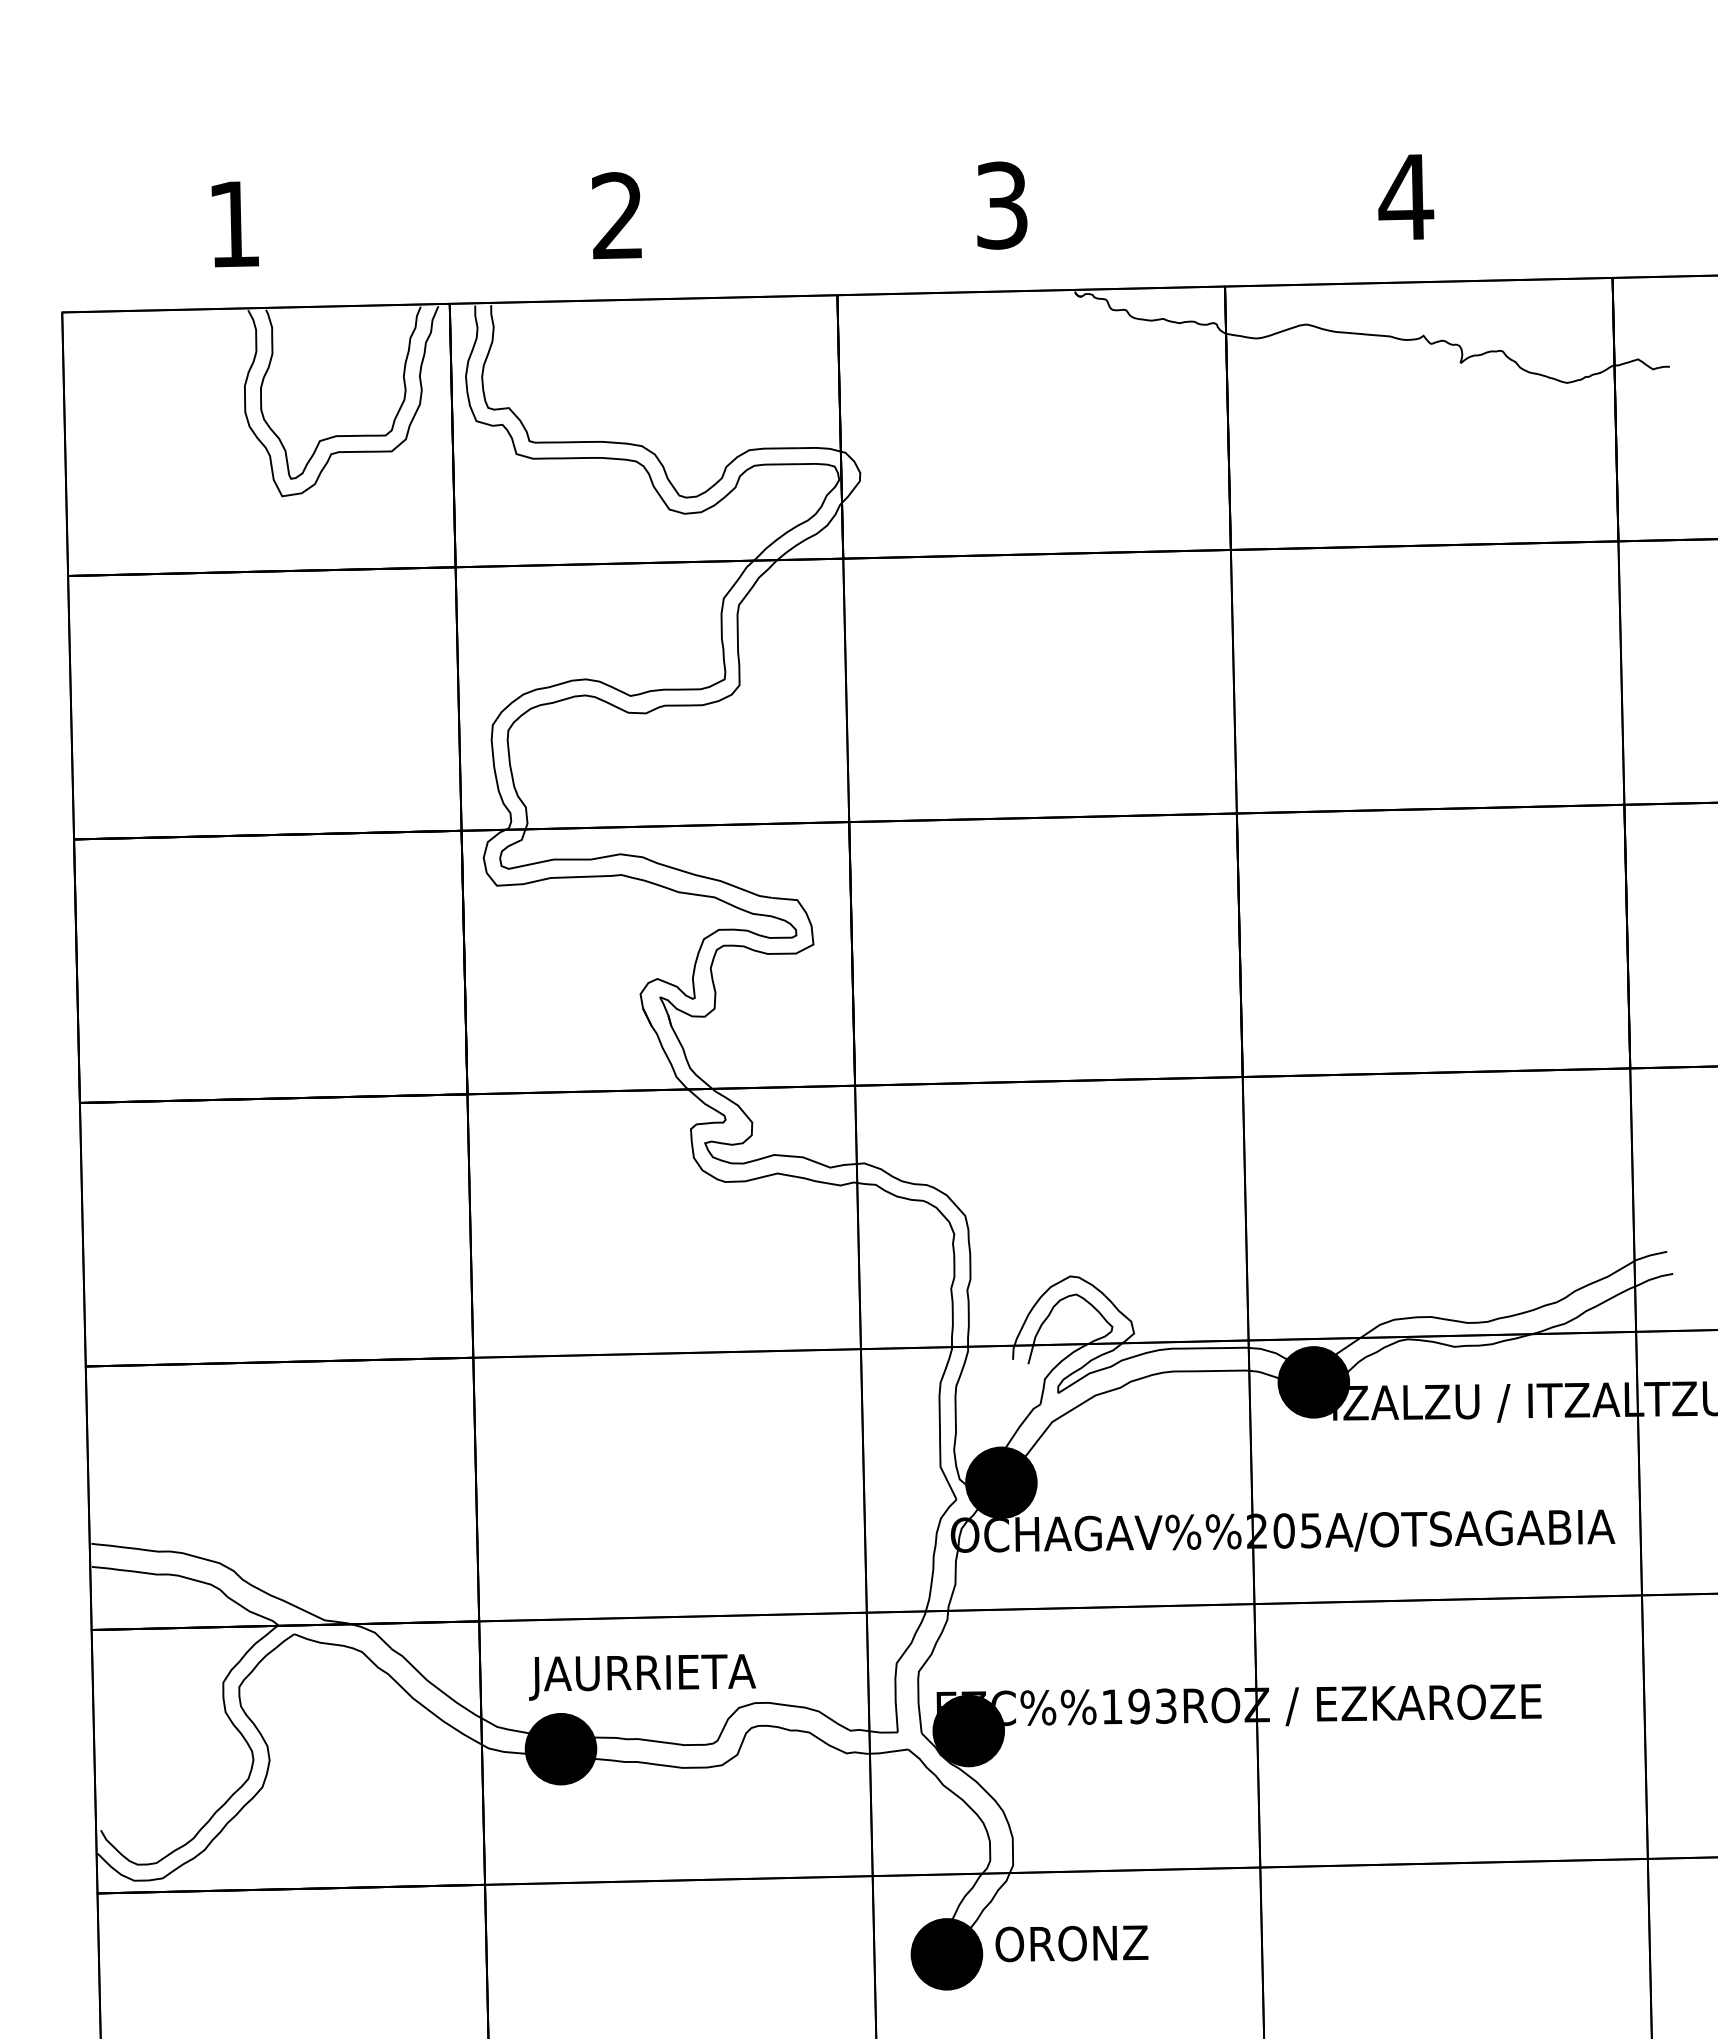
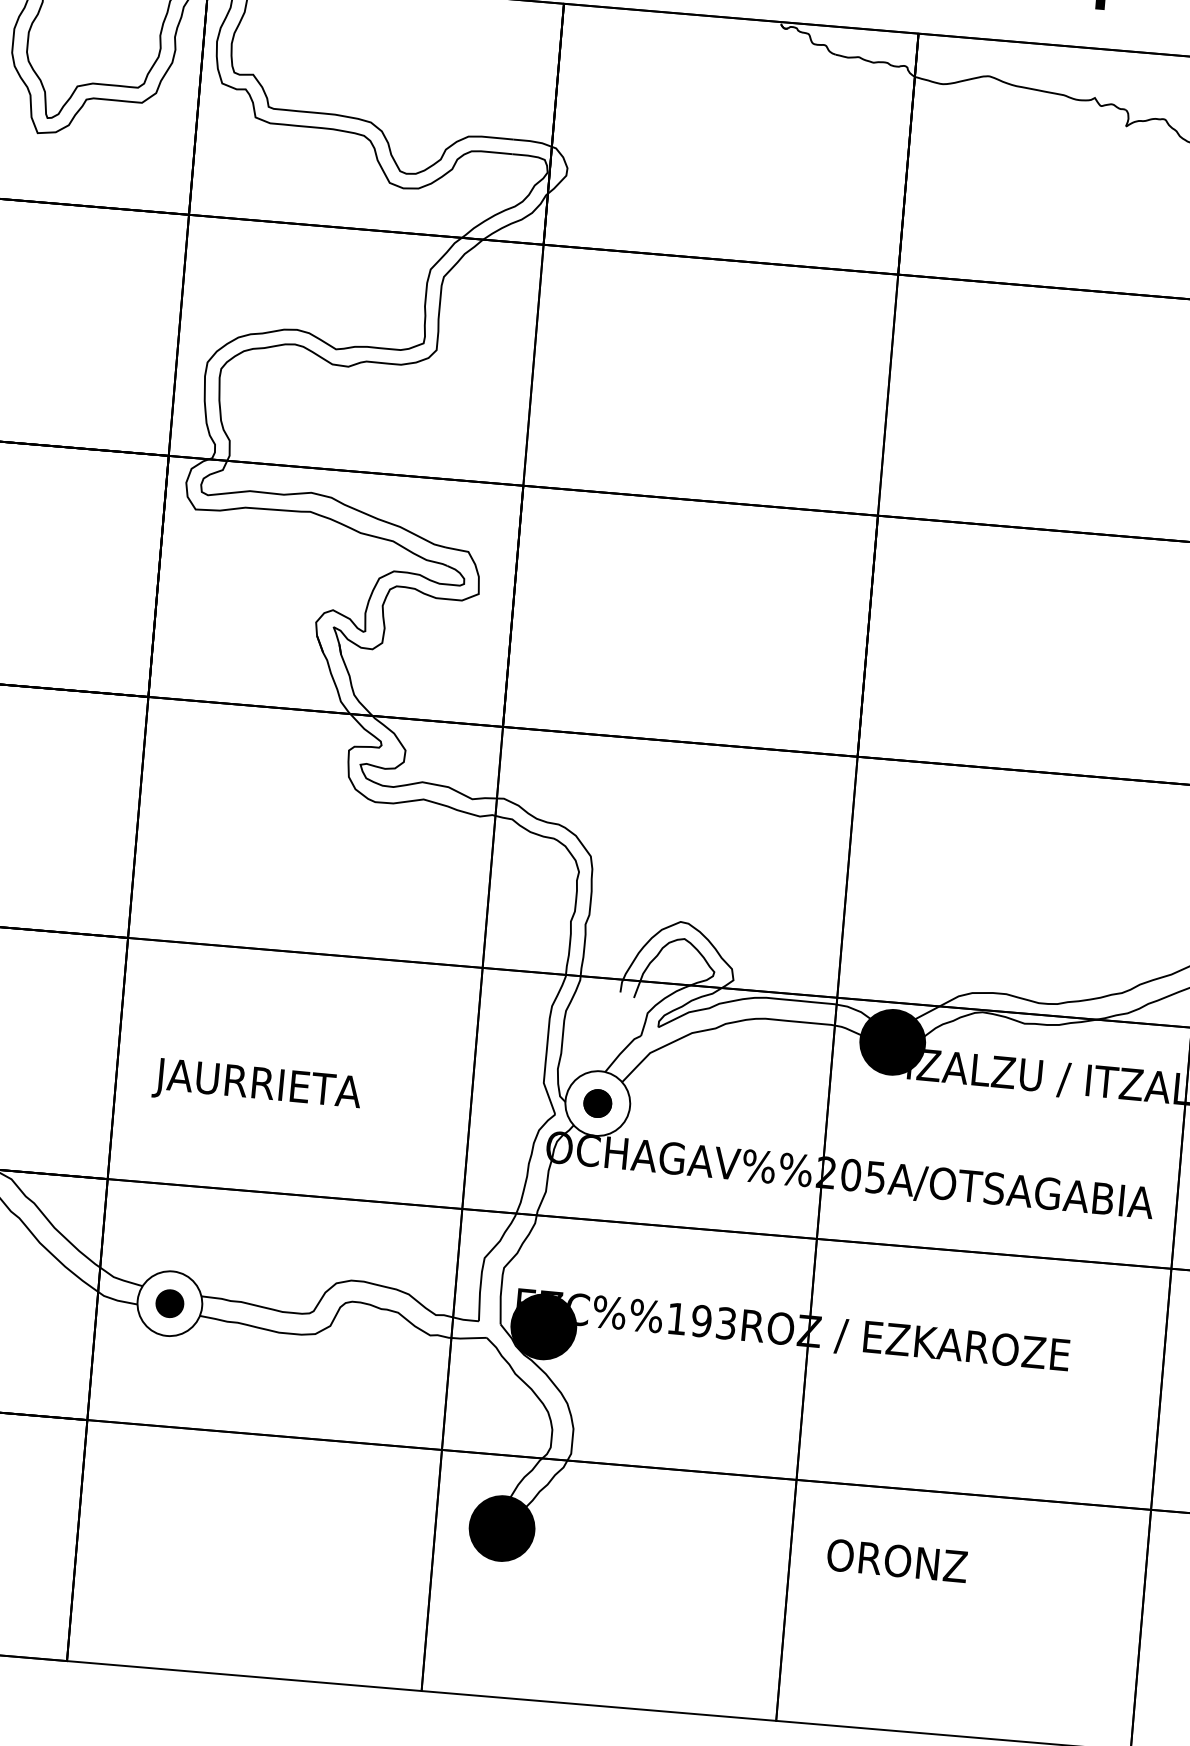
fill: (1001, 1482) -> (597, 1103), removed
text: (642, 1677) -> (257, 1087), moved
fill: (560, 1748) -> (169, 1303), removed
fill: (560, 1748) -> (169, 1303), removed
text: (1071, 1943) -> (897, 1560), moved

